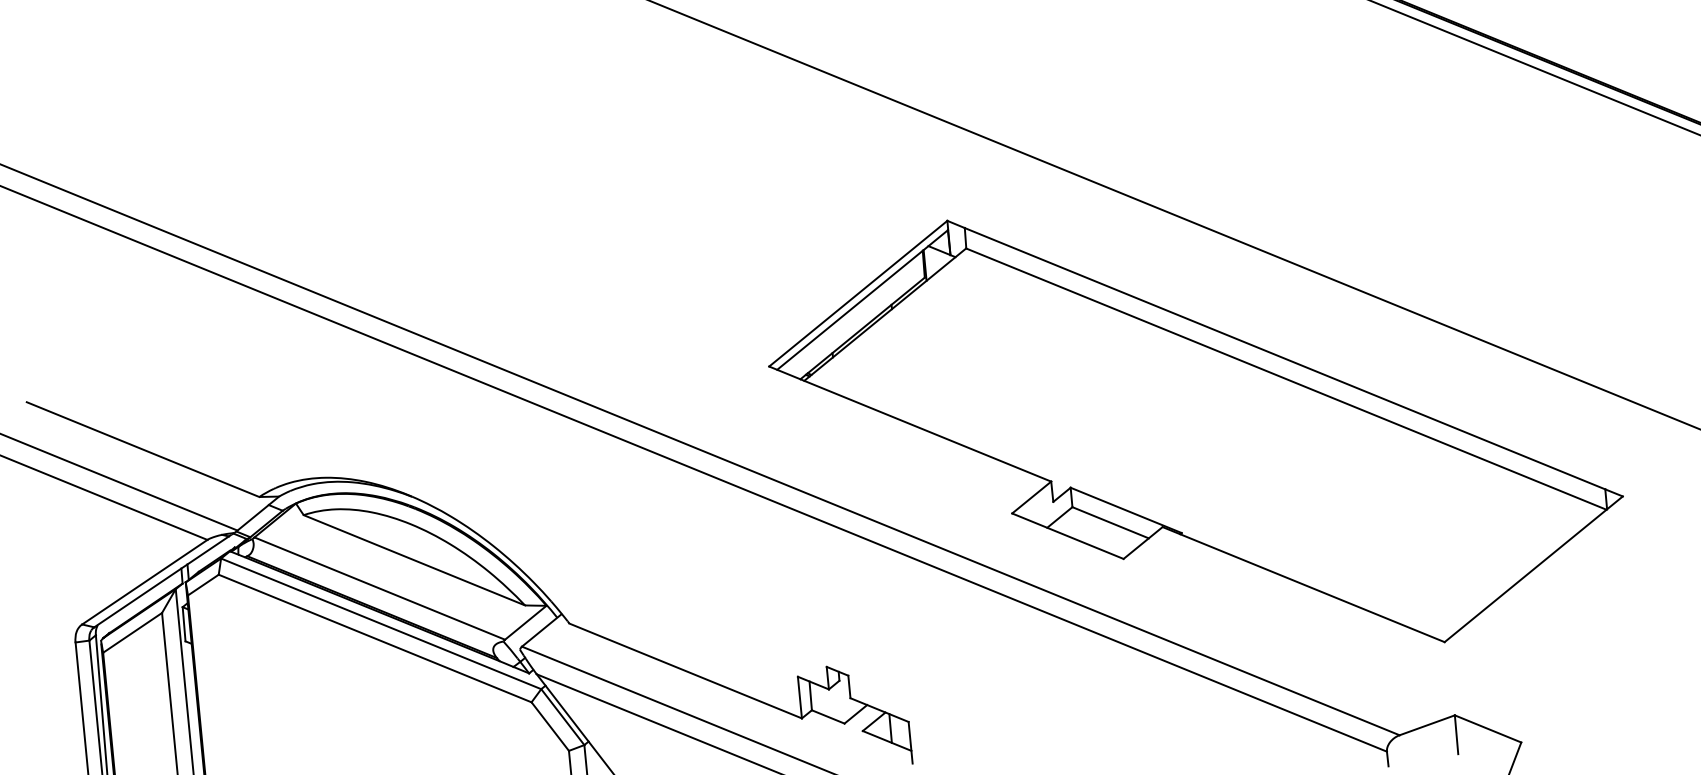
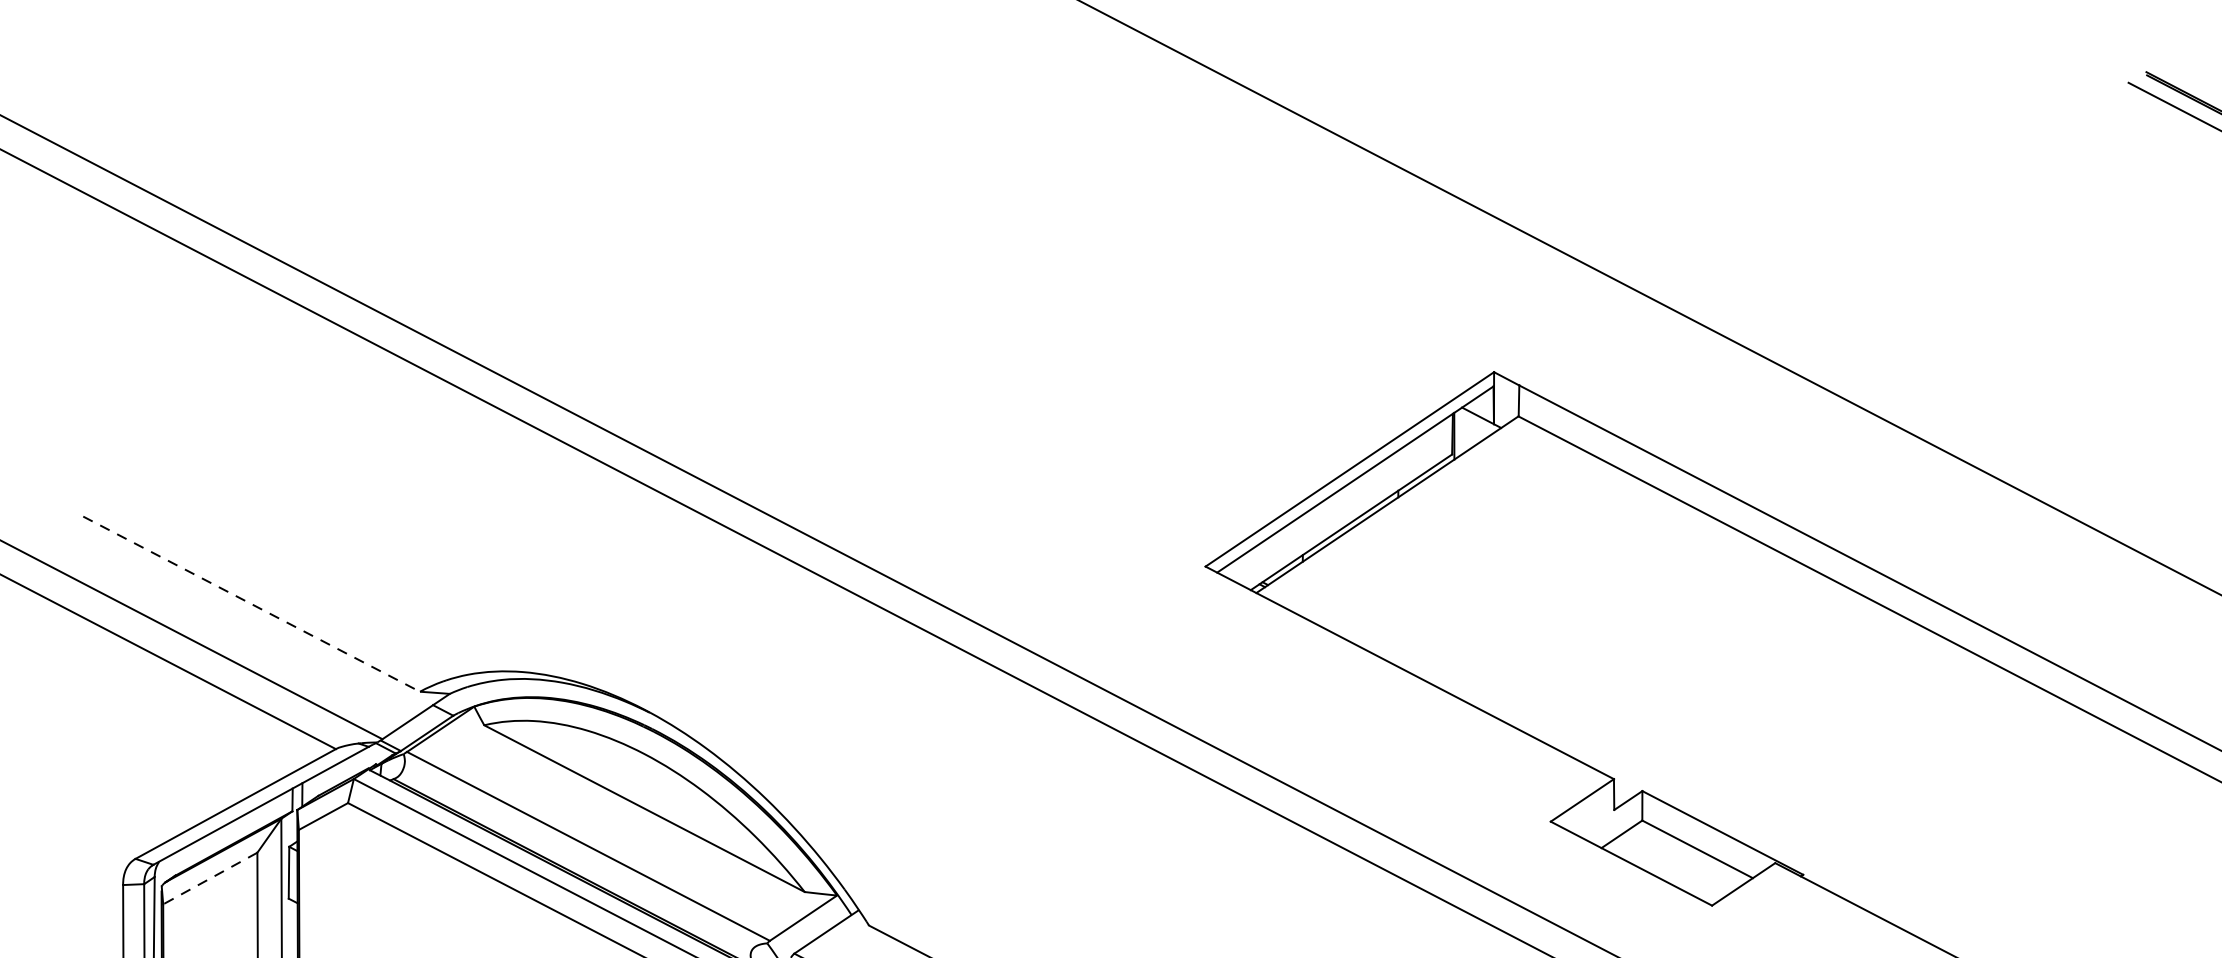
line: (143, 449) -> (252, 604), solid -> dashed
line: (132, 632) -> (210, 877), solid -> dashed

